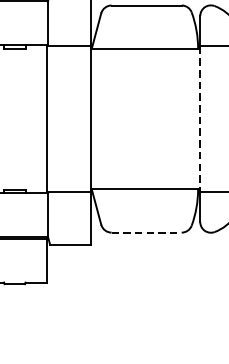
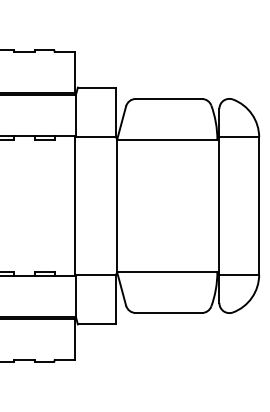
line: (199, 119) -> (218, 206), dashed -> solid
line: (147, 233) -> (169, 313), dashed -> solid

